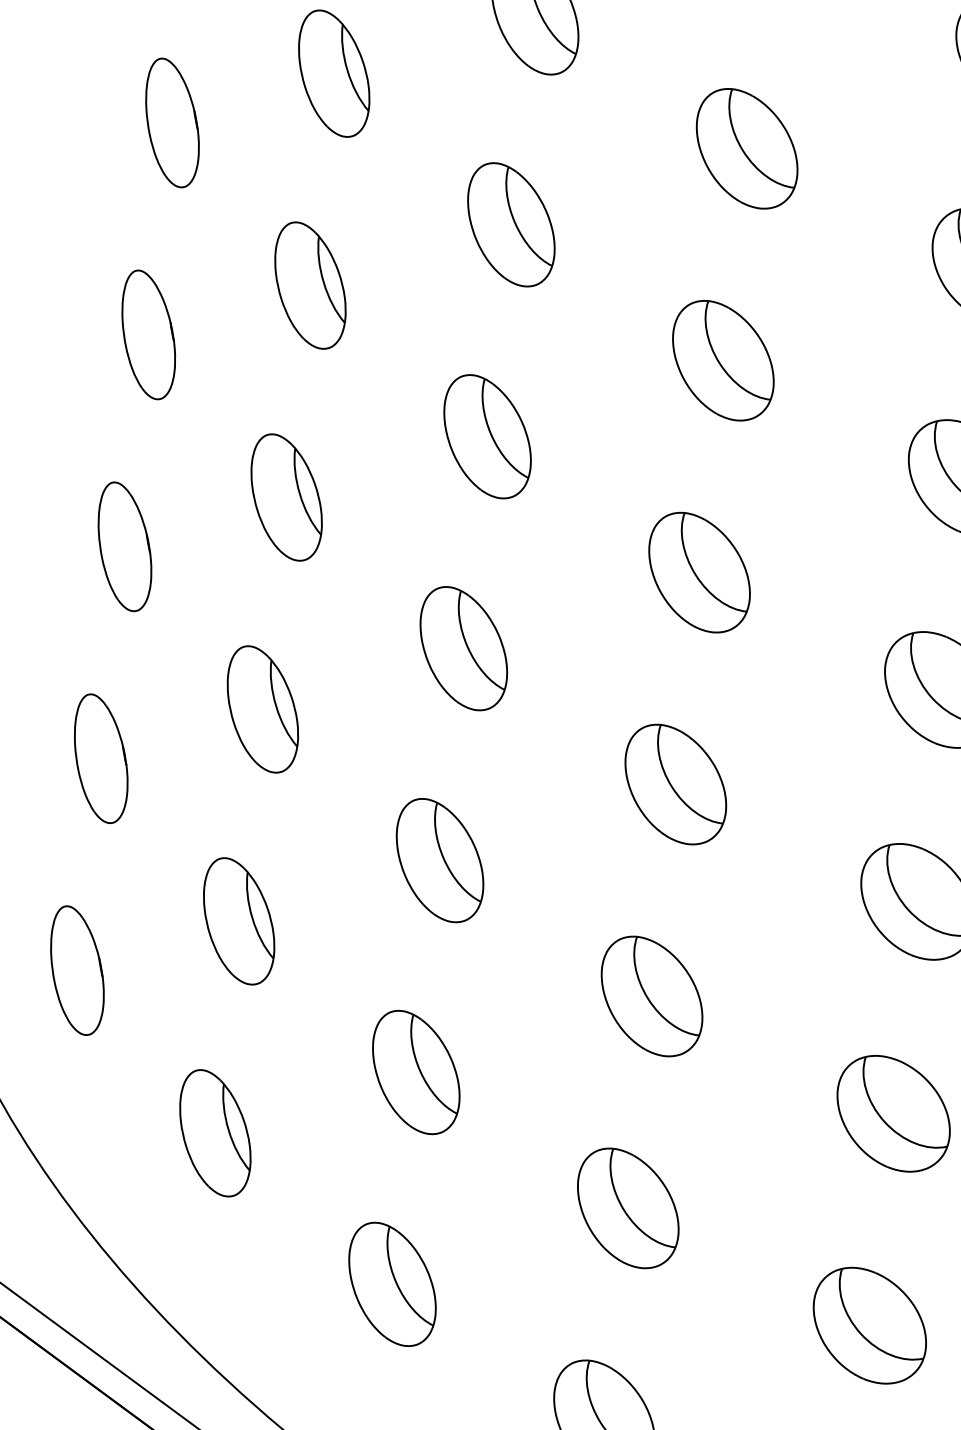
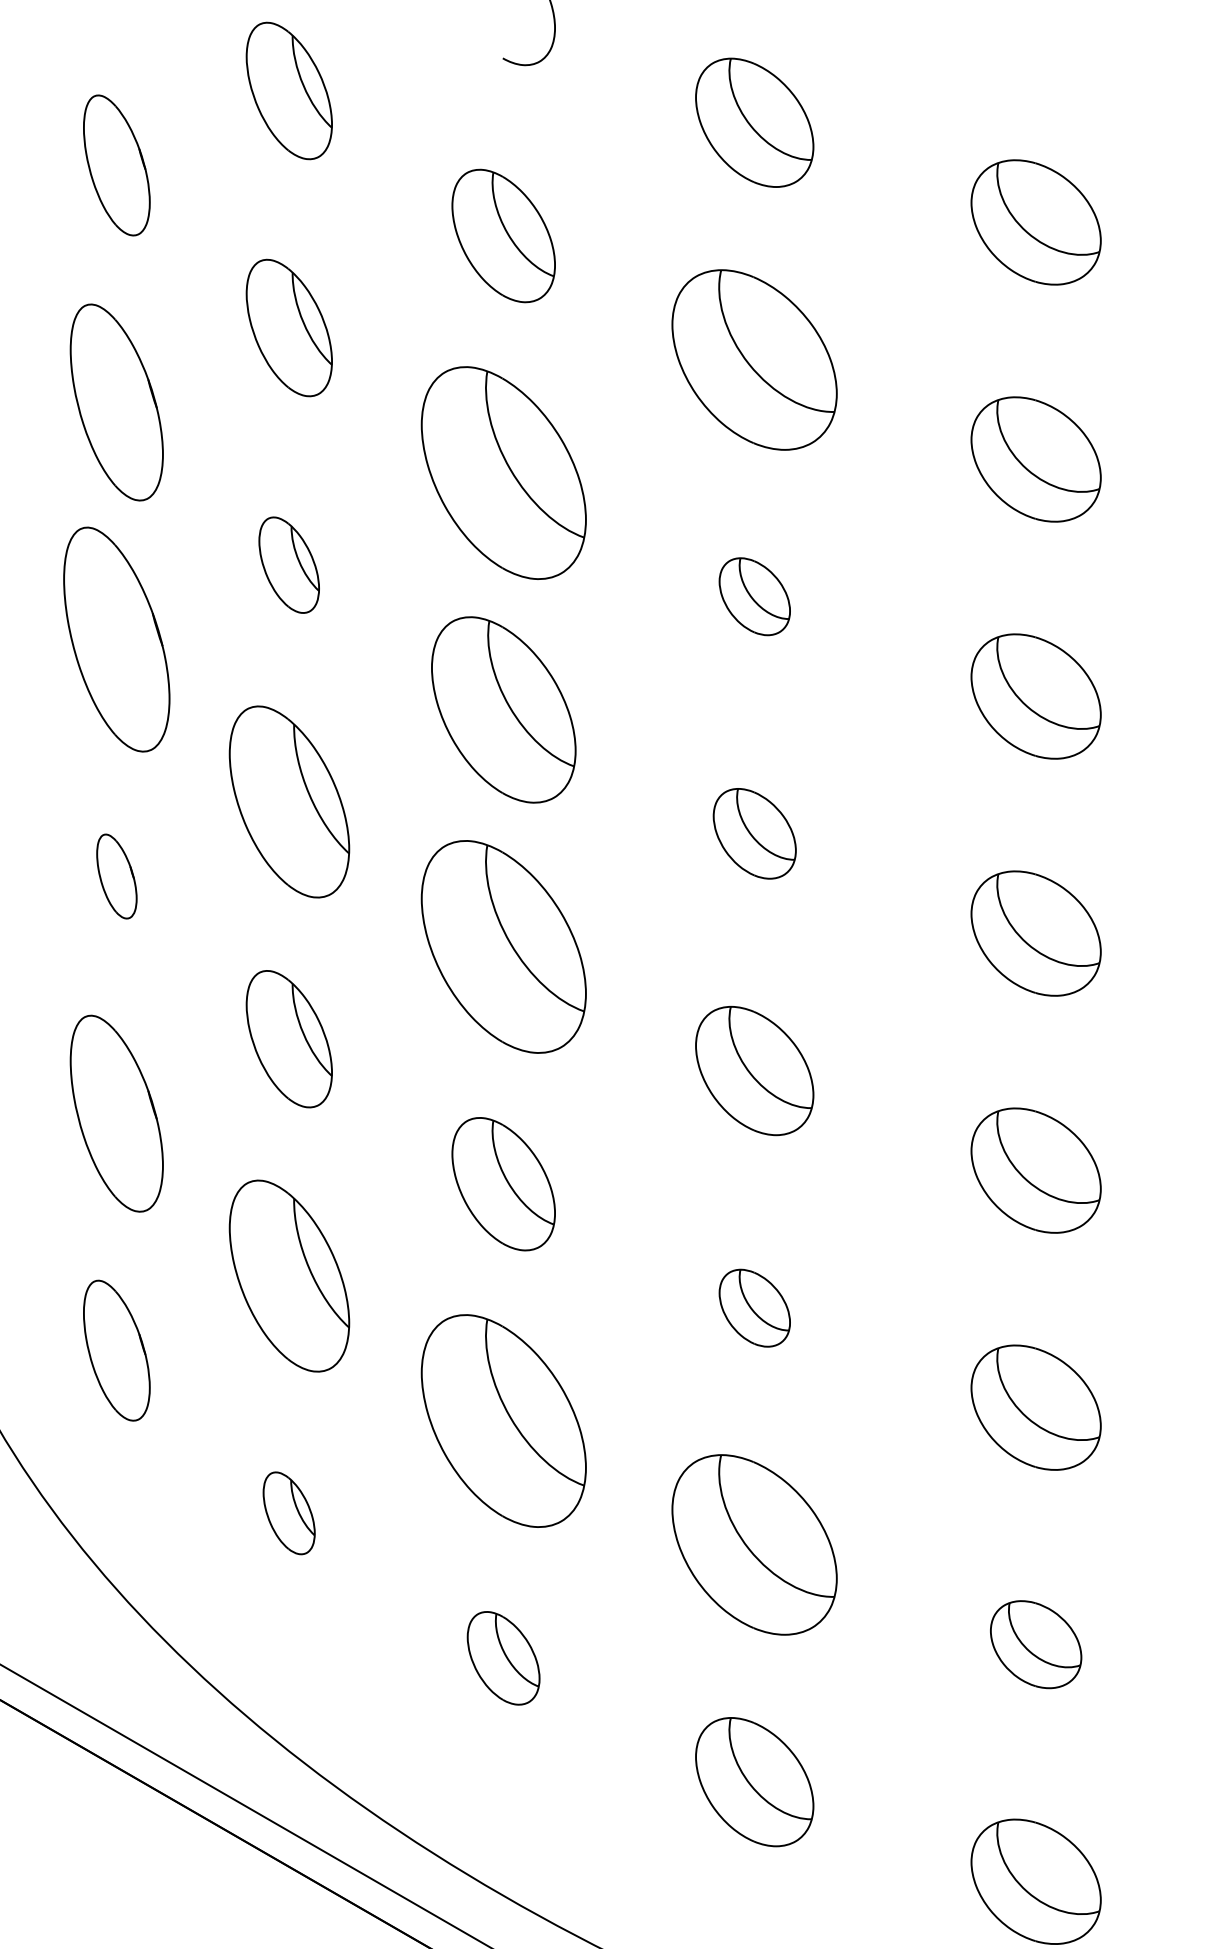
part: (172, 123) -> (116, 402), size x1.4
part: (746, 148) -> (754, 359), size x1.4
part: (511, 224) -> (503, 472), size x1.6
part: (309, 285) -> (288, 565), size x0.7
part: (148, 334) -> (116, 639), size x1.6
part: (723, 360) -> (754, 596), size x0.6
part: (487, 437) -> (503, 710), size x1.4
part: (285, 497) -> (288, 802), size x1.4
part: (124, 546) -> (116, 876), size x0.6
part: (699, 572) -> (754, 833), size x0.7
part: (463, 649) -> (503, 947), size x1.6
part: (100, 758) -> (116, 1113), size x1.4
part: (238, 921) -> (288, 1276), size x1.4
part: (651, 996) -> (754, 1308), size x0.6
part: (416, 1072) -> (503, 1421), size x1.6
part: (214, 1133) -> (288, 1513), size x0.6
part: (628, 1208) -> (754, 1545), size x1.4
part: (392, 1284) -> (503, 1658), size x0.7
part: (869, 1325) -> (1035, 1644), size x0.7

